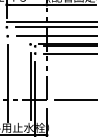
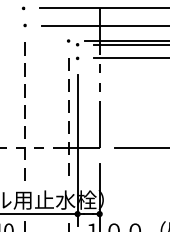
line: (7, 83) -> (24, 115), solid -> dashed
line: (30, 86) -> (68, 121), solid -> dashed

